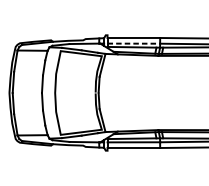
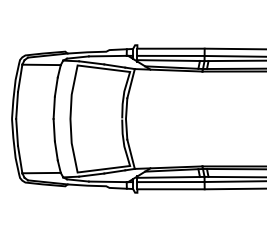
line: (134, 43) -> (171, 55), dashed -> solid

